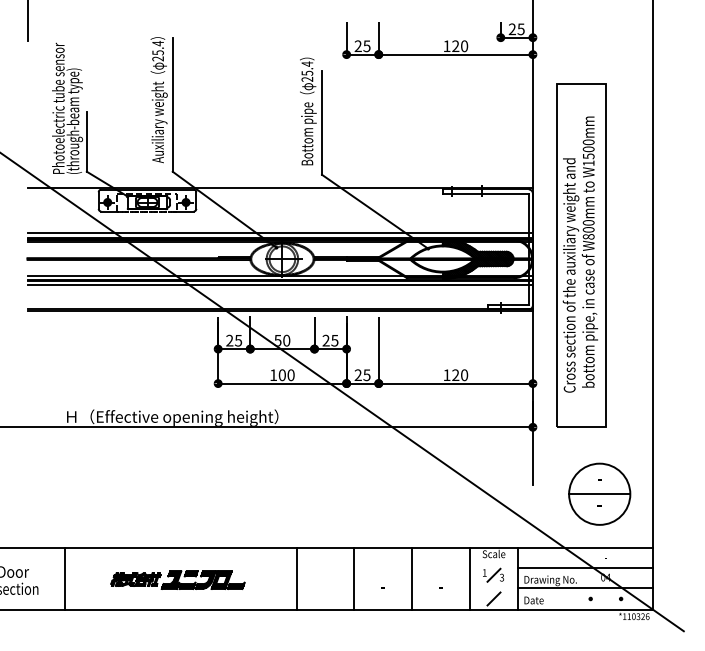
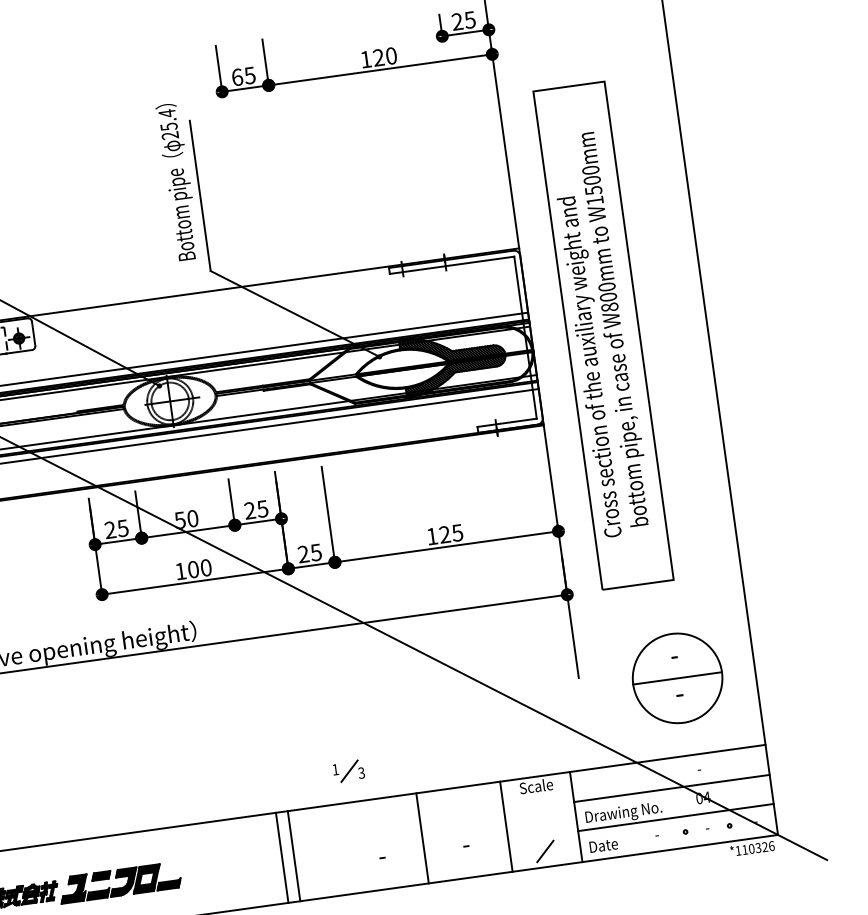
text: (357, 46) -> (236, 77), 25 -> 65
text: (464, 375) -> (457, 533), 120 -> 125
part: (493, 574) -> (348, 770), moved
line: (296, 578) -> (294, 856), moved
line: (354, 578) -> (282, 857), moved

